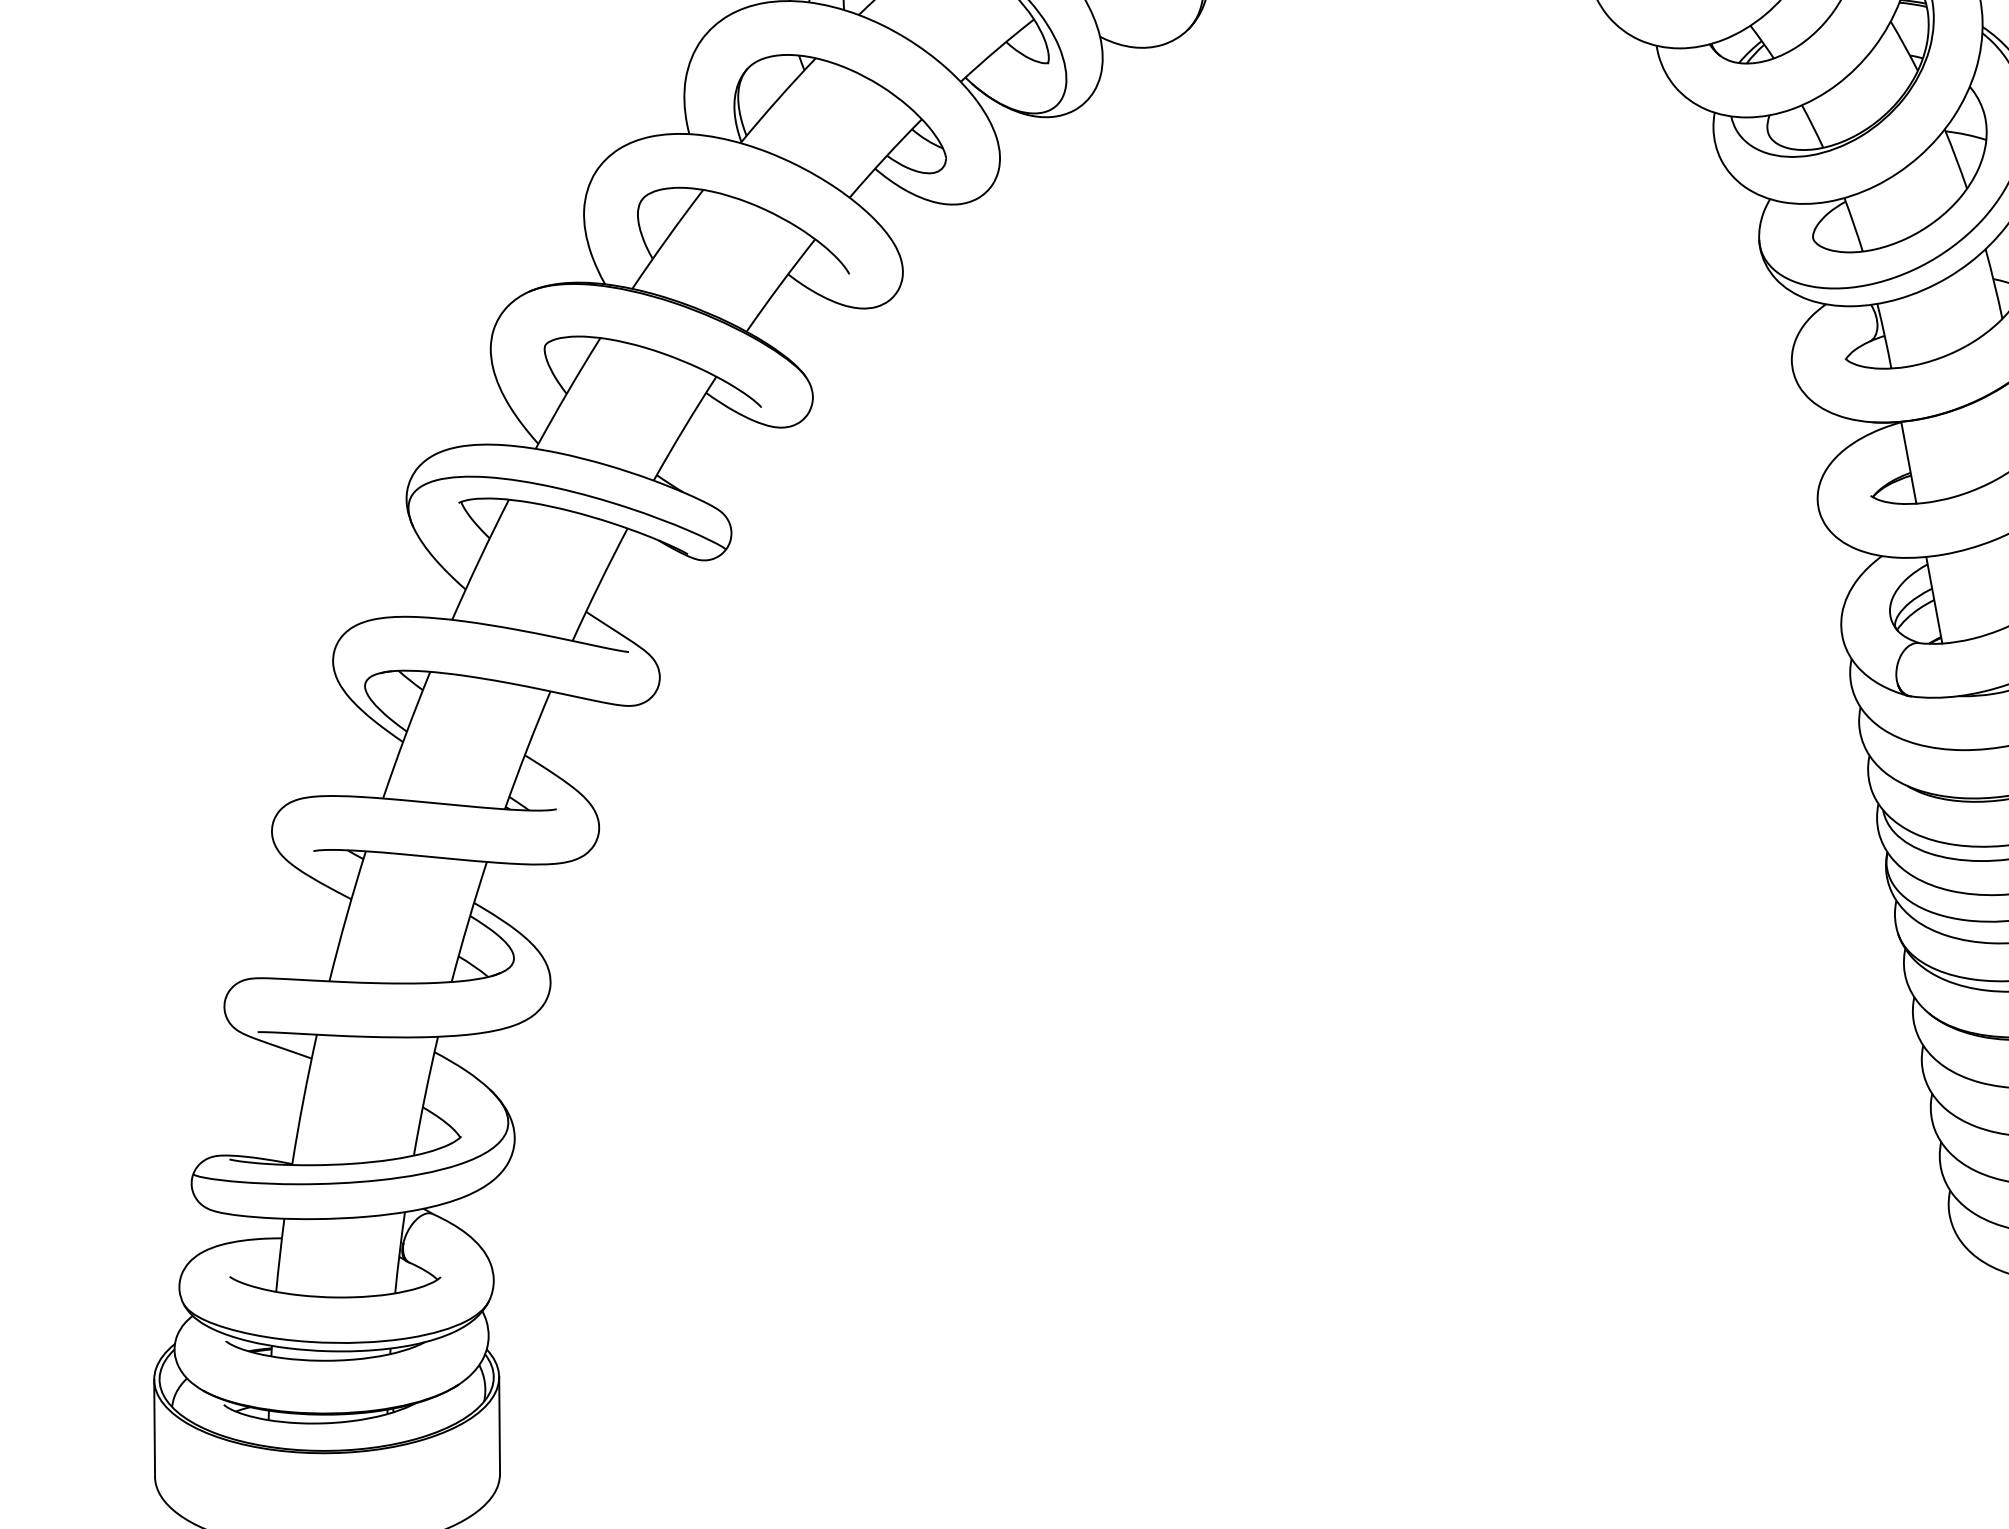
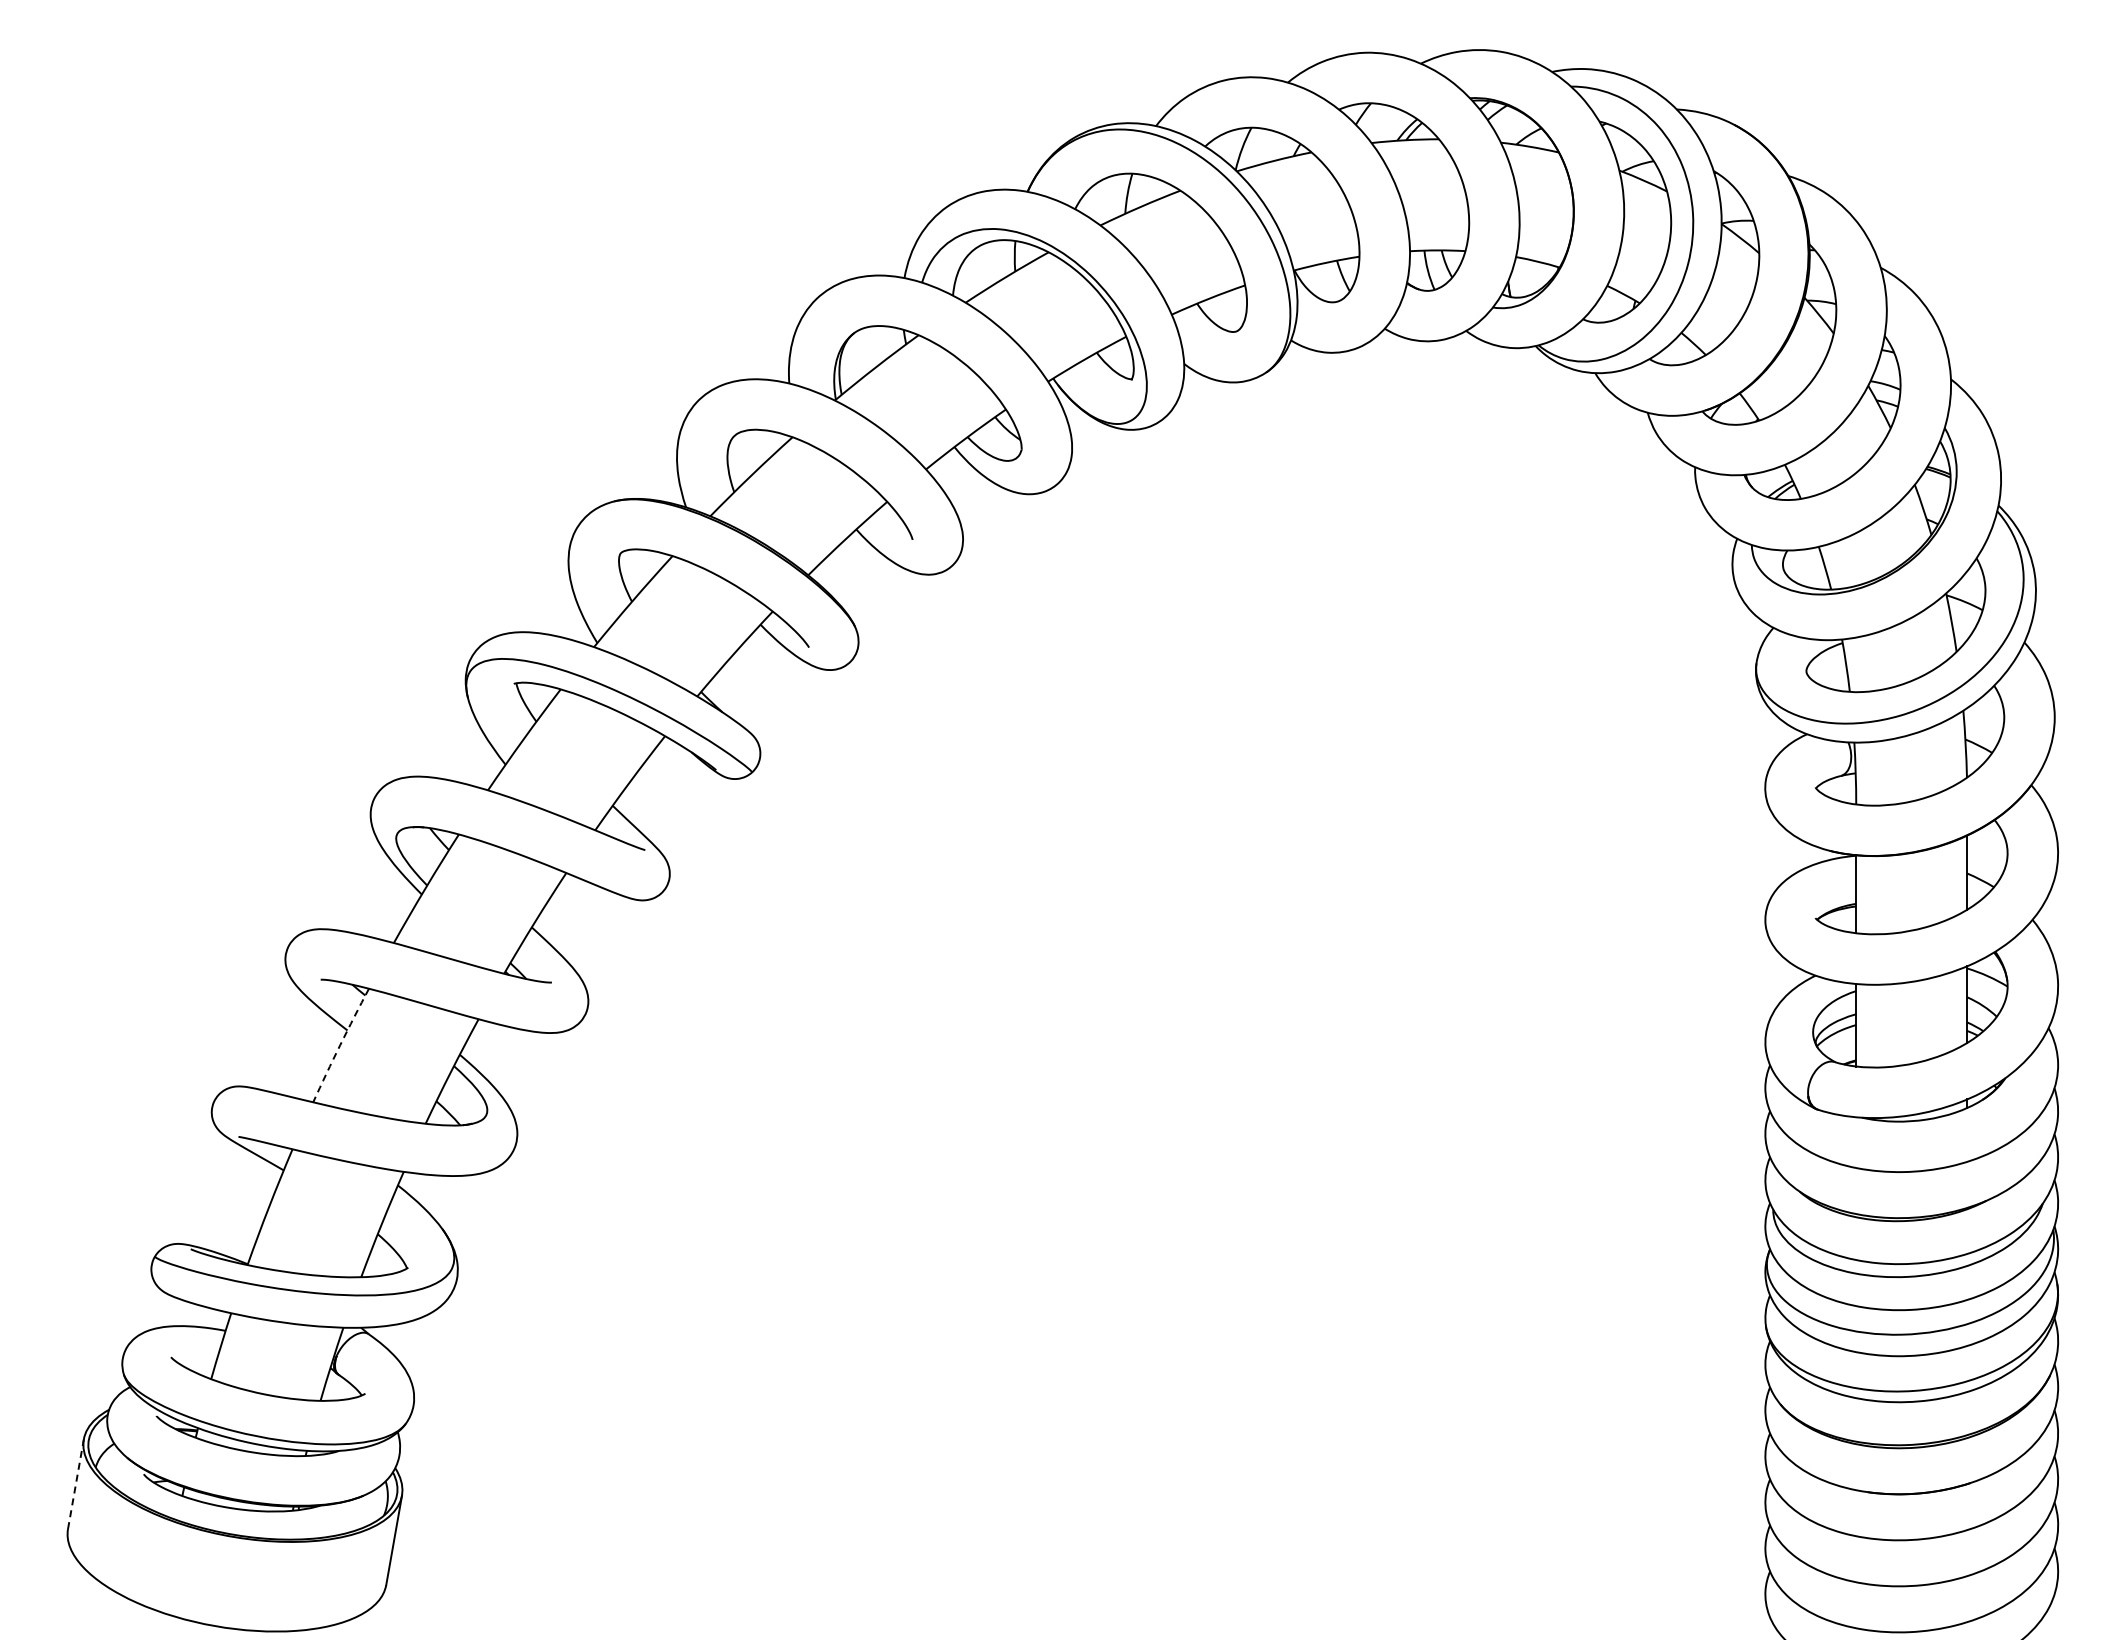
arc: (347, 916) -> (340, 1045), solid -> dashed
line: (155, 1427) -> (76, 1483), solid -> dashed

